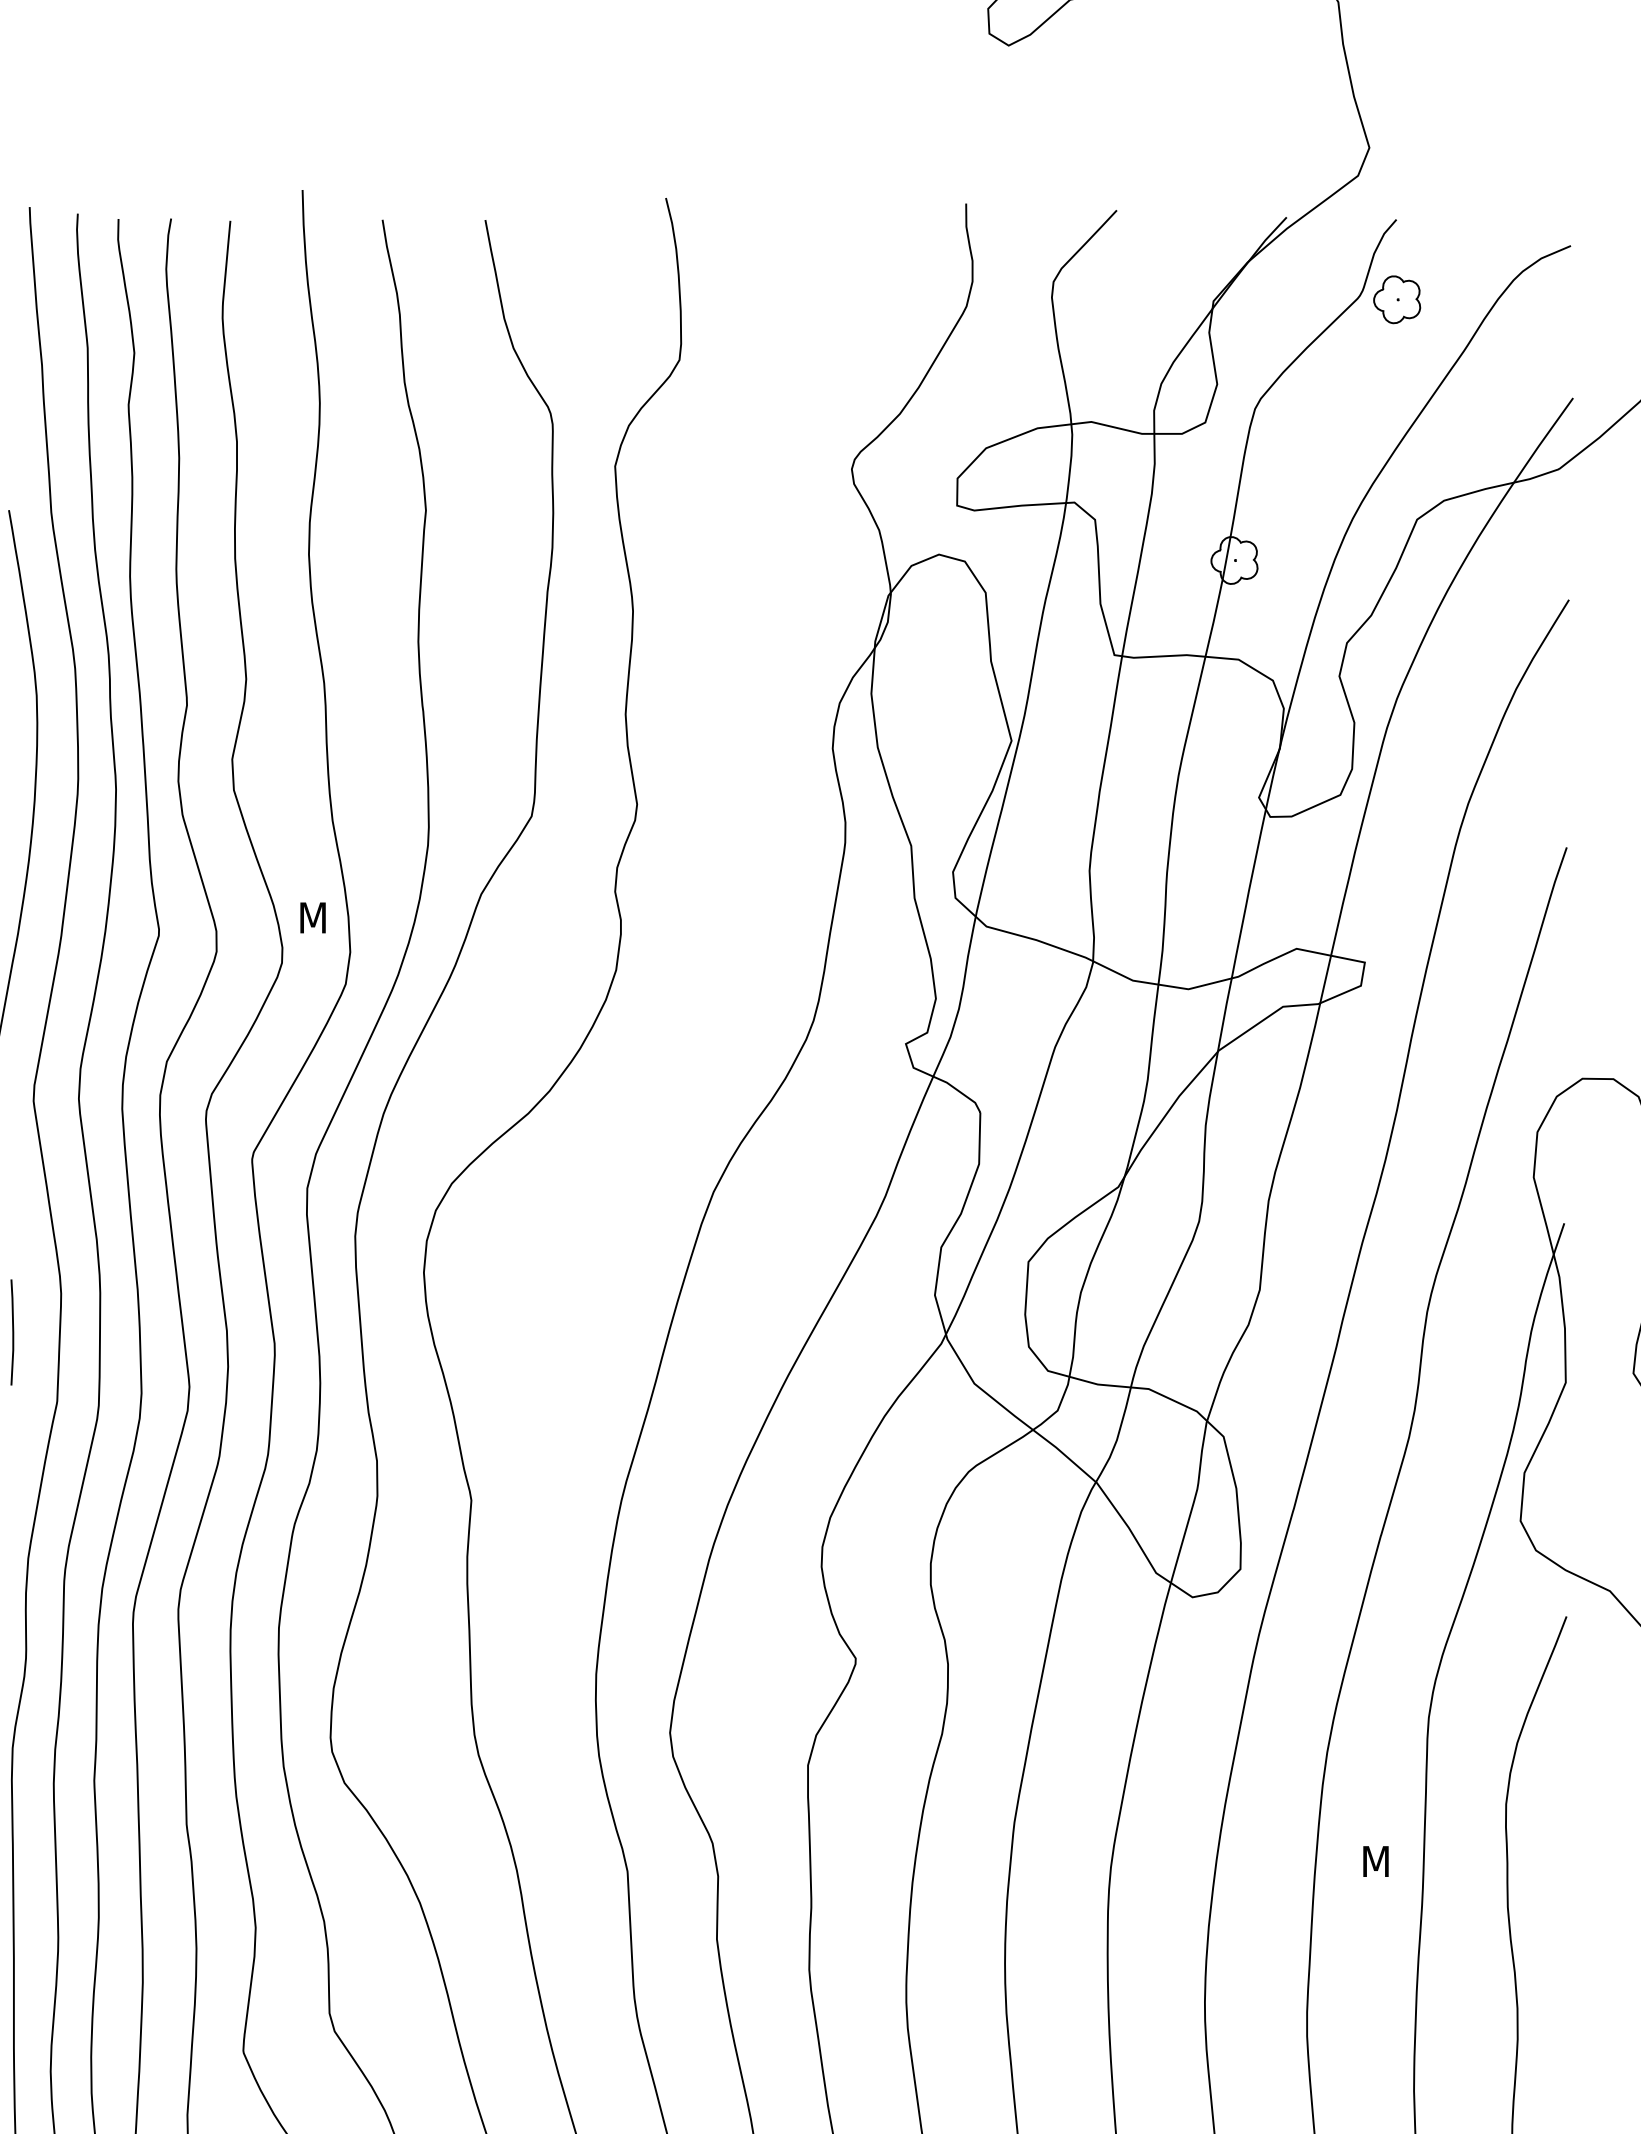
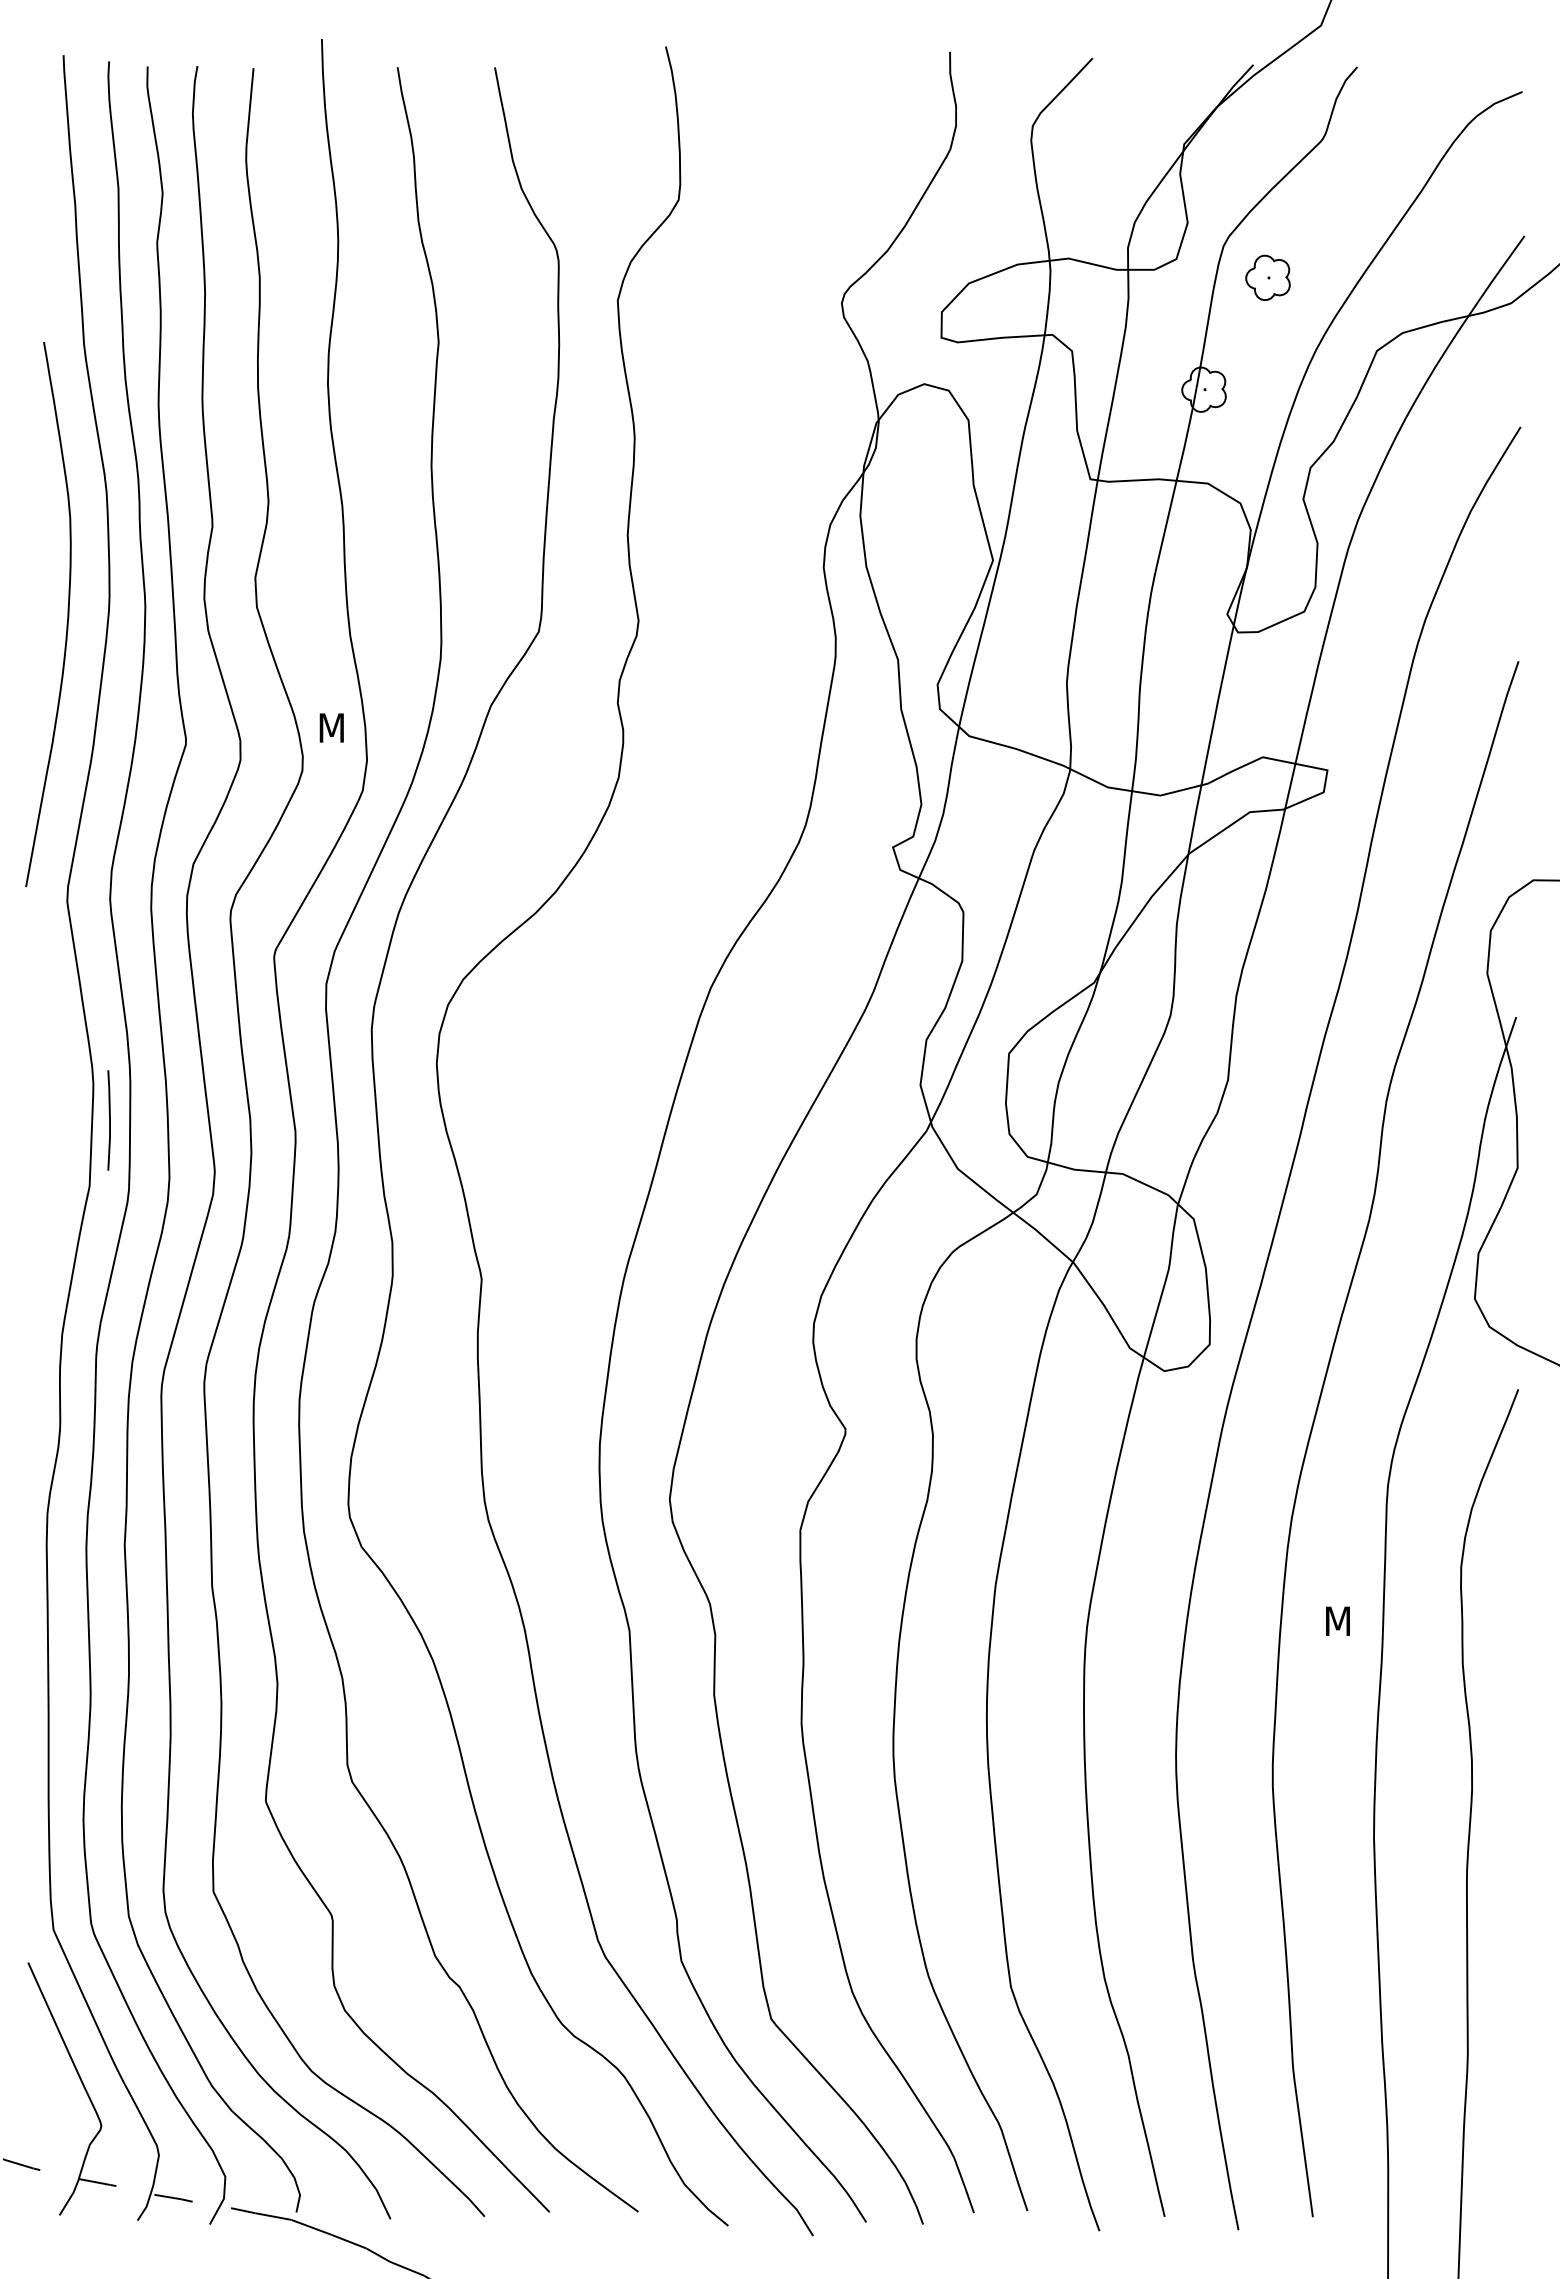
part: (1396, 299) -> (1267, 277), moved
line: (12, 1332) -> (109, 1120), moved

